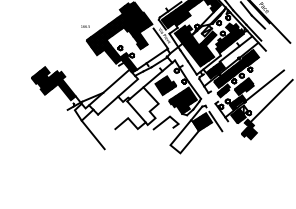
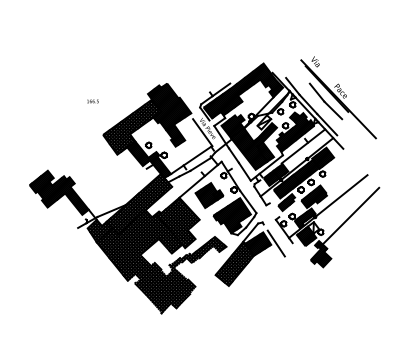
text: (85, 26) -> (92, 101), moved
hatch: (127, 122) -> (157, 244), added
hatch: (183, 136) -> (233, 263), added

